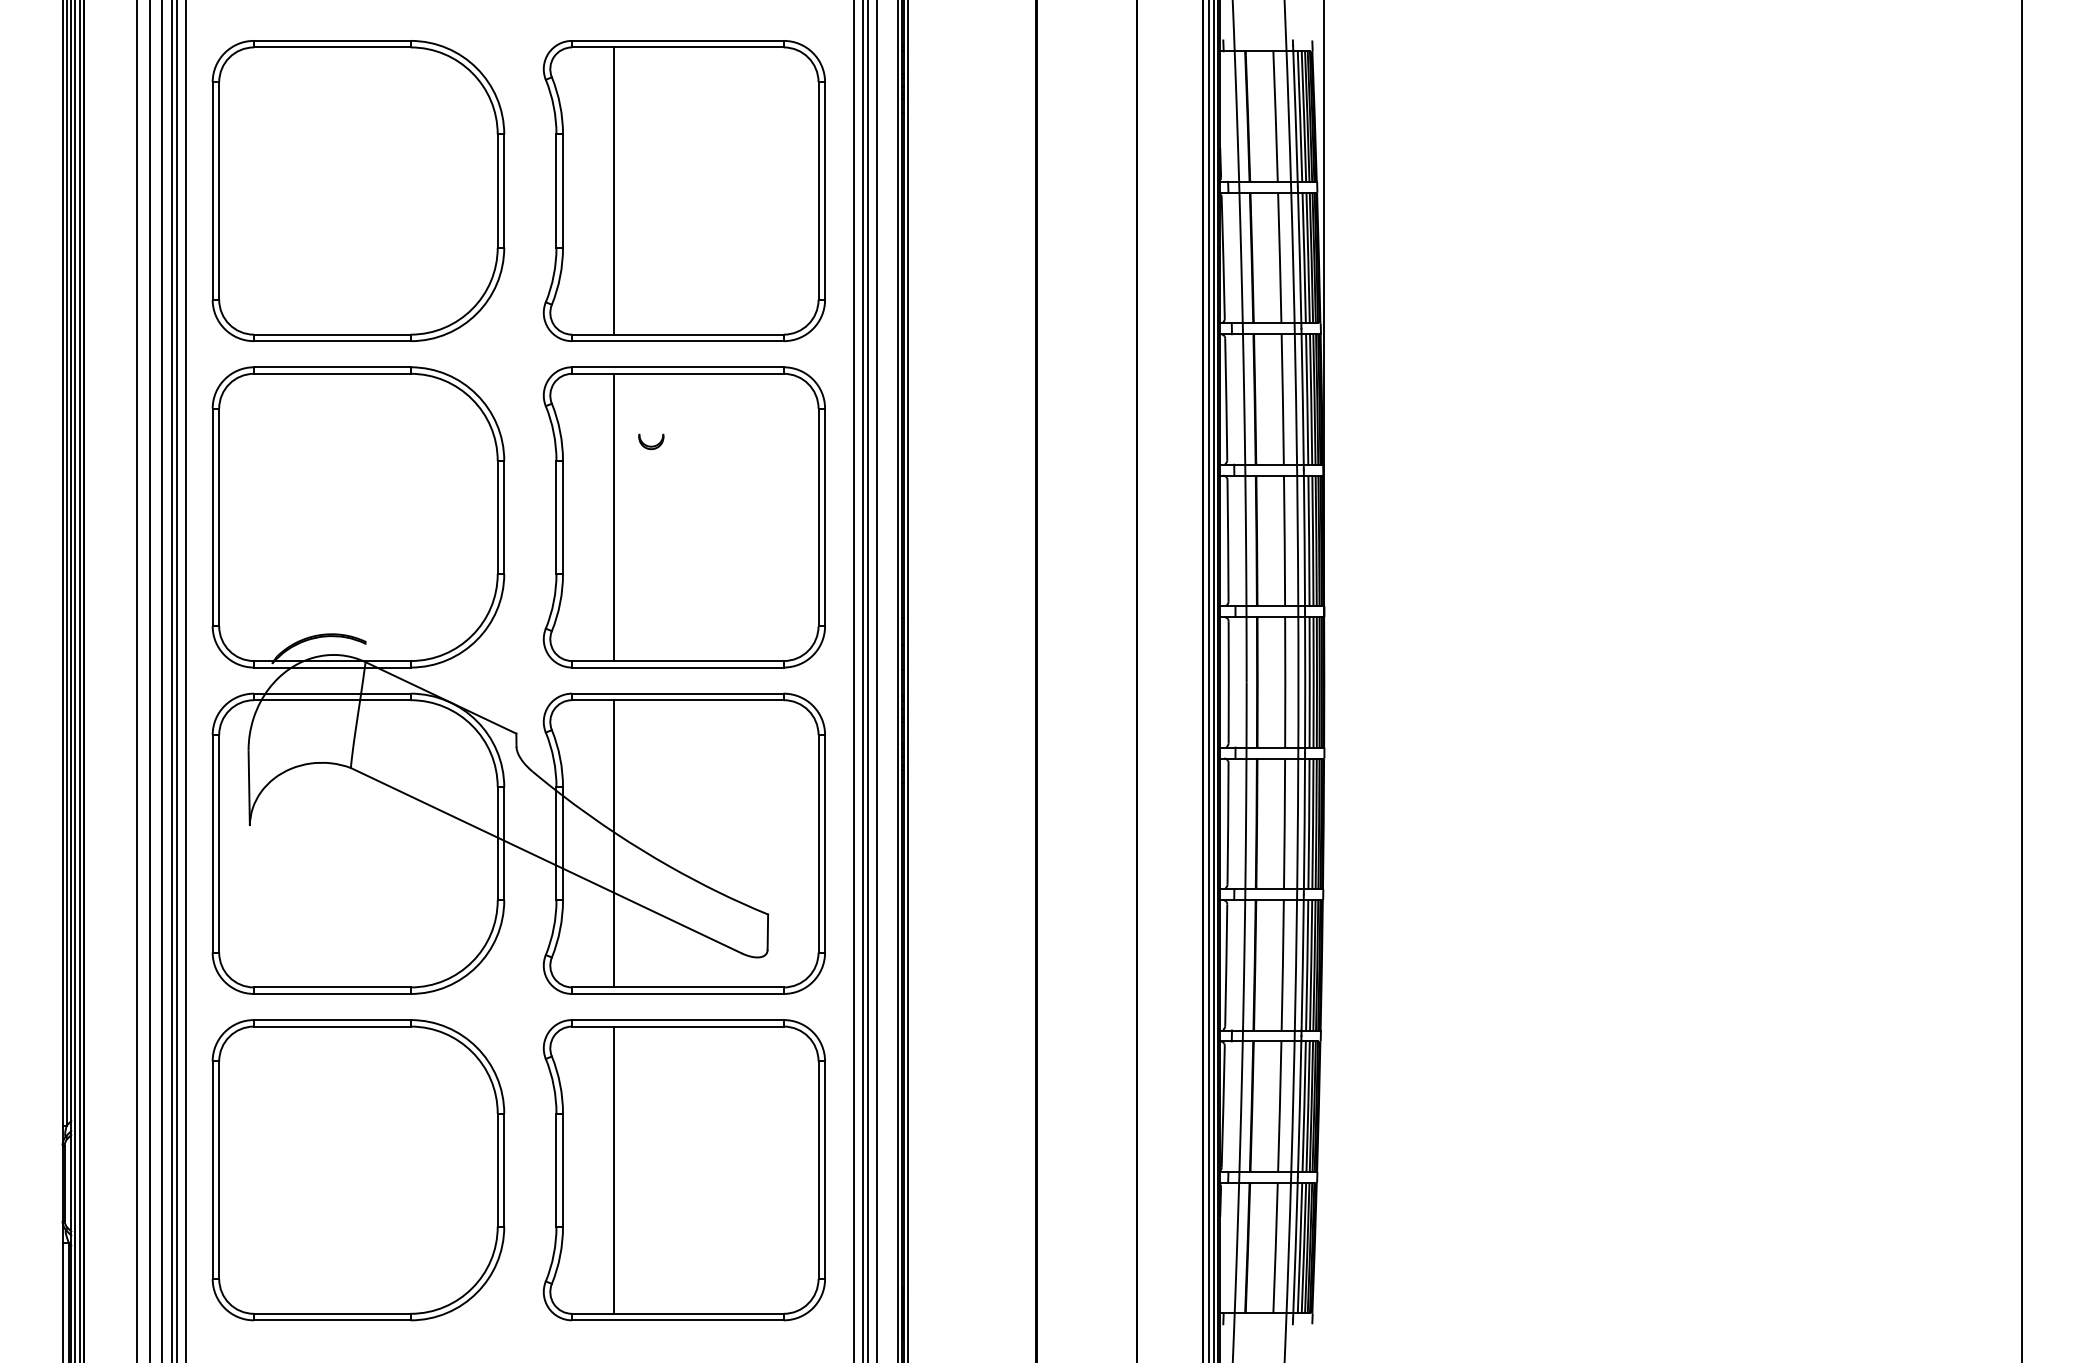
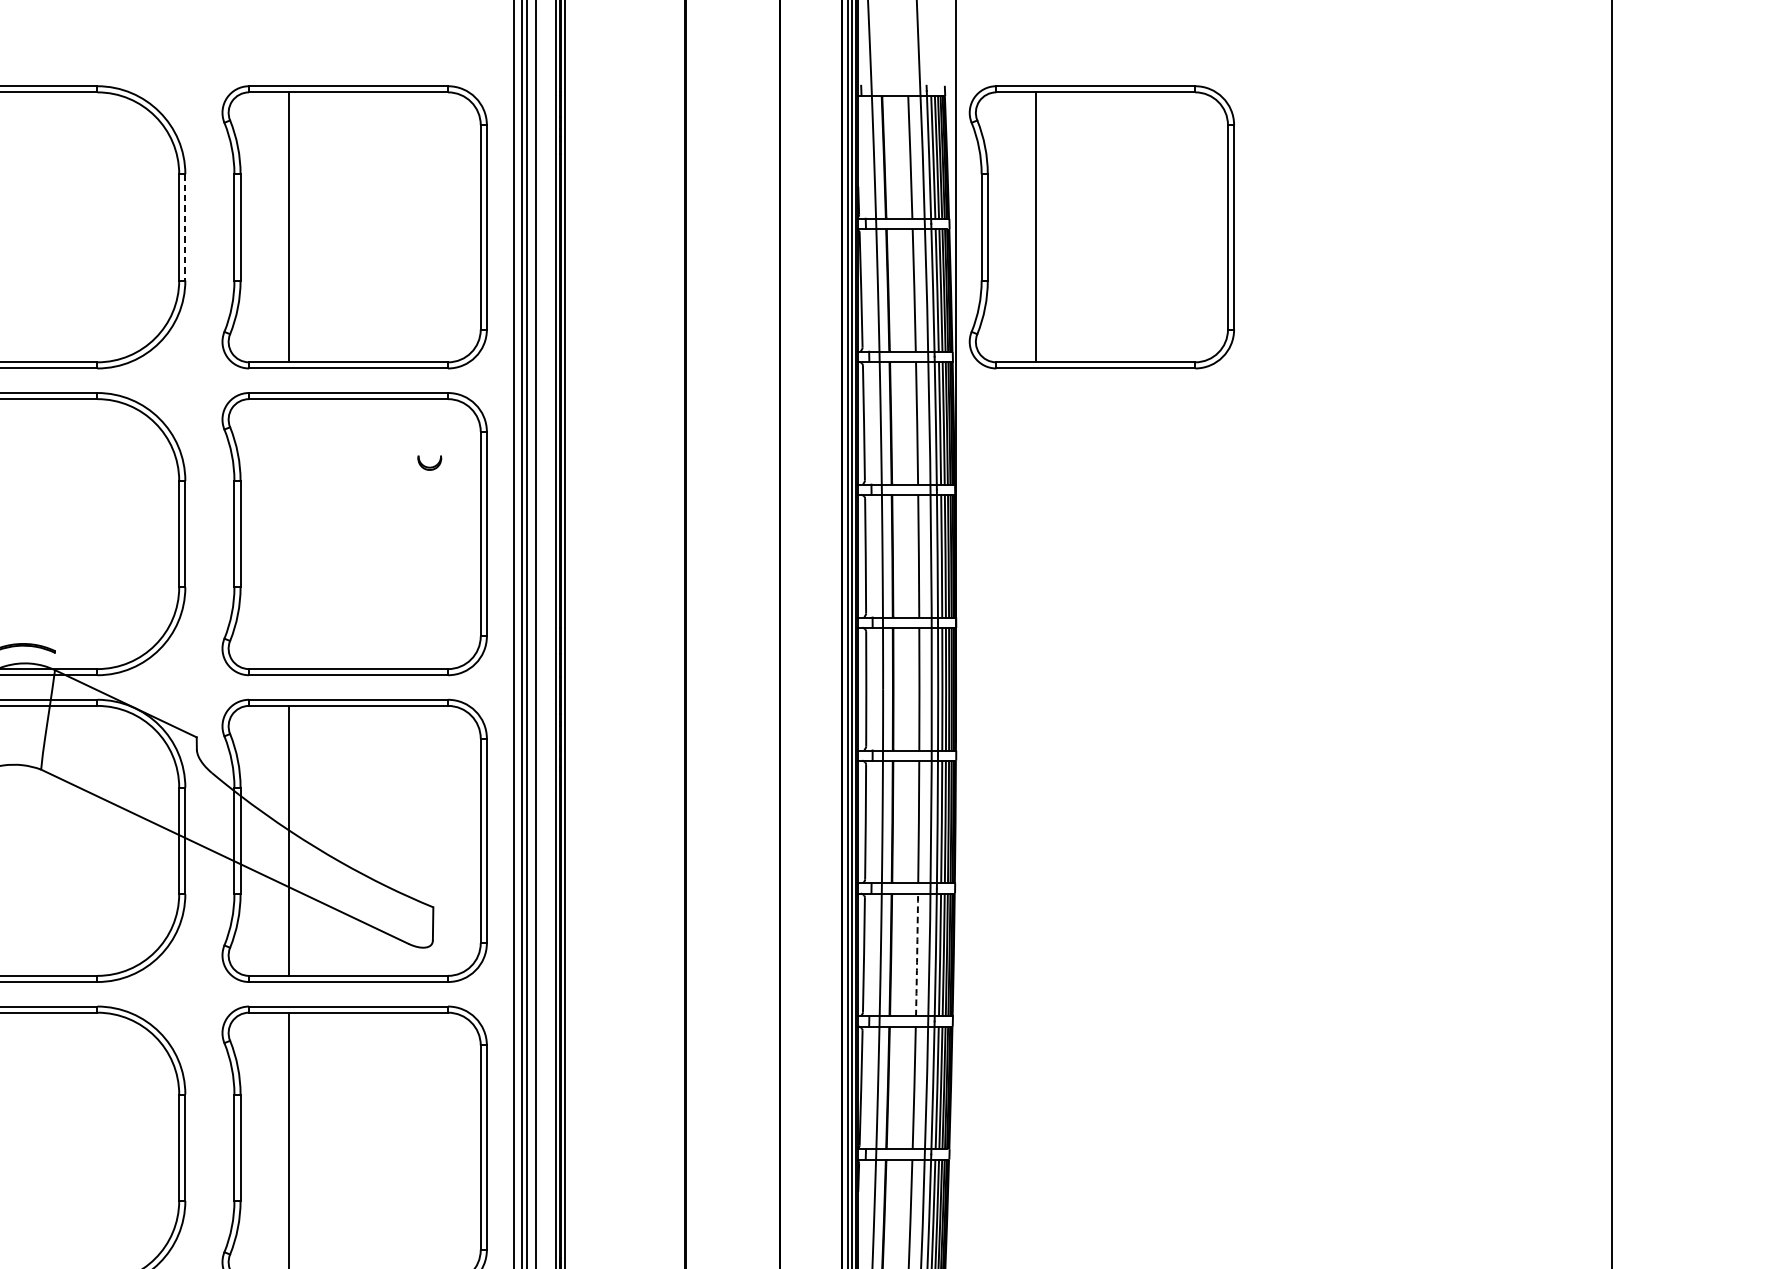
line: (504, 191) -> (185, 227), solid -> dashed
part: (1478, 191) -> (1101, 227), added
part: (651, 441) -> (429, 462), moved
line: (614, 517) -> (288, 534), removed
arc: (1282, 965) -> (916, 955), solid -> dashed

